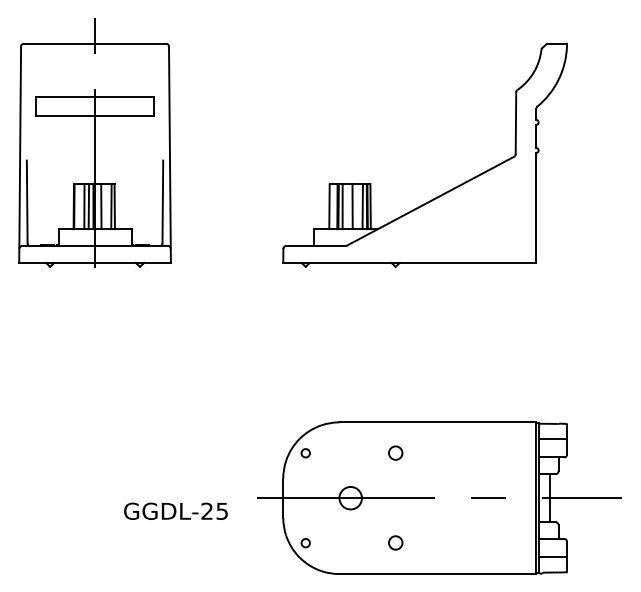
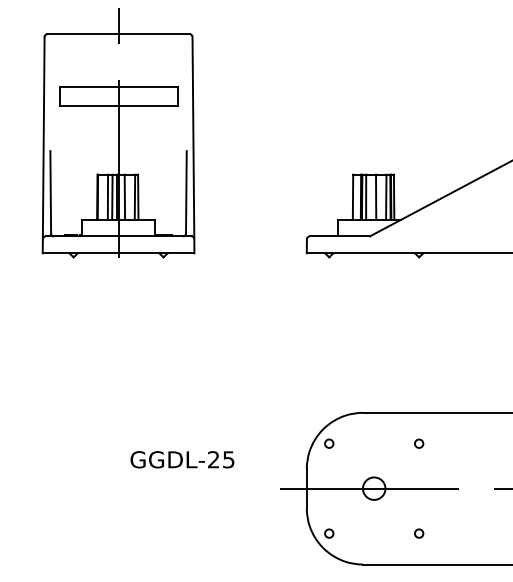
circle: (395, 453) -> (419, 443), size x0.62
text: (175, 510) -> (182, 458), moved
circle: (395, 543) -> (419, 533), size x0.62

